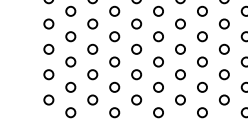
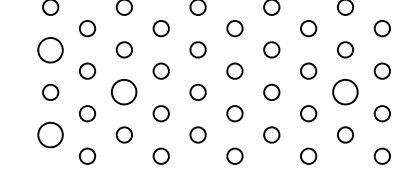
circle: (48, 48) -> (50, 48), size x1.6
circle: (92, 74) -> (123, 92), size x1.6
circle: (224, 74) -> (345, 92), size x1.6
circle: (48, 99) -> (50, 134), size x1.6

